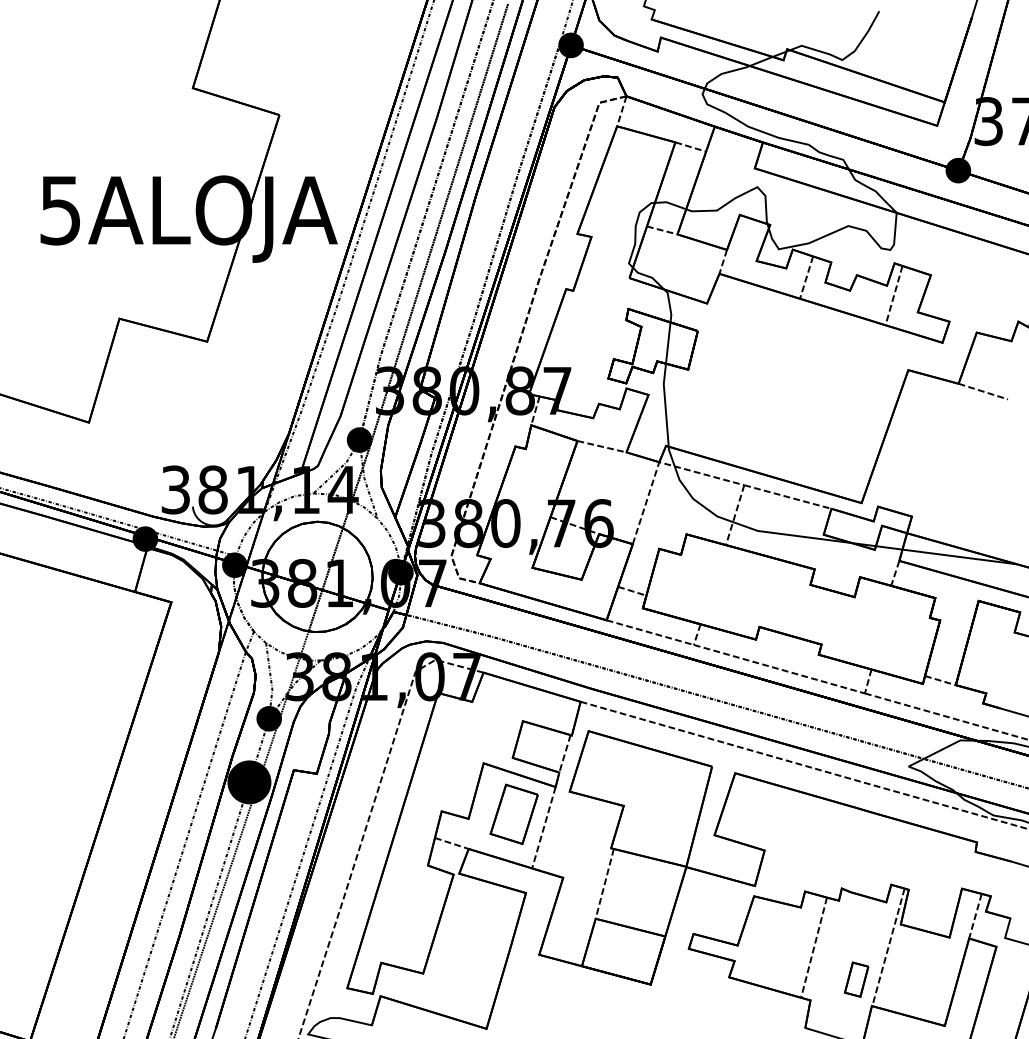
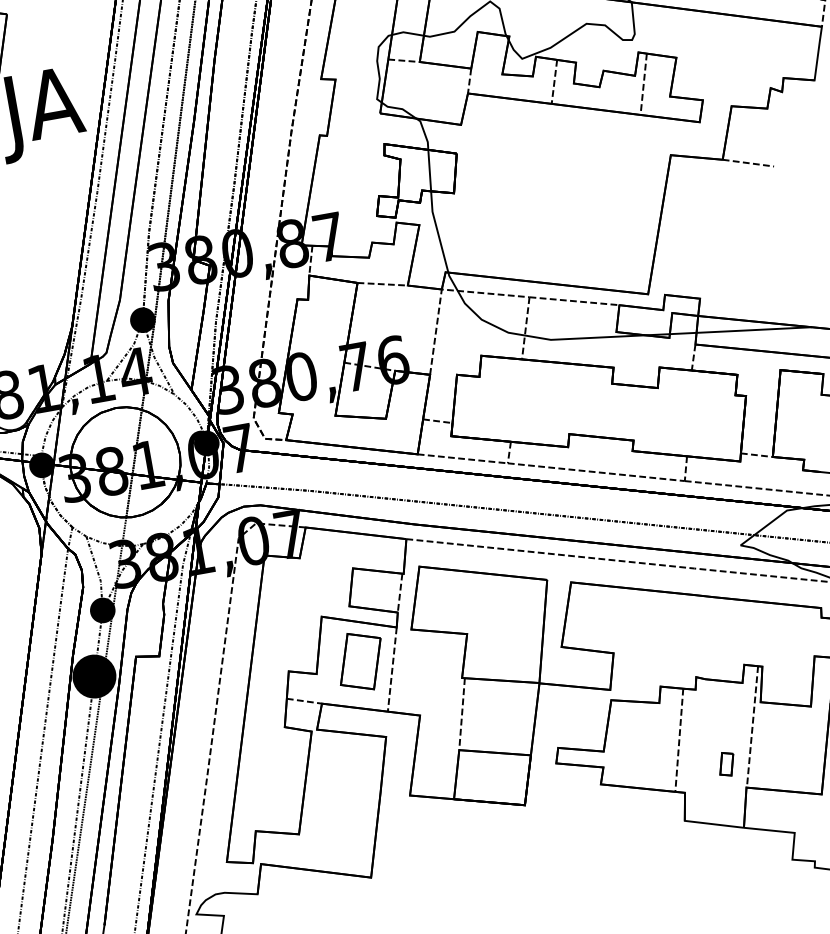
part: (856, 979) -> (726, 764), size x0.7

